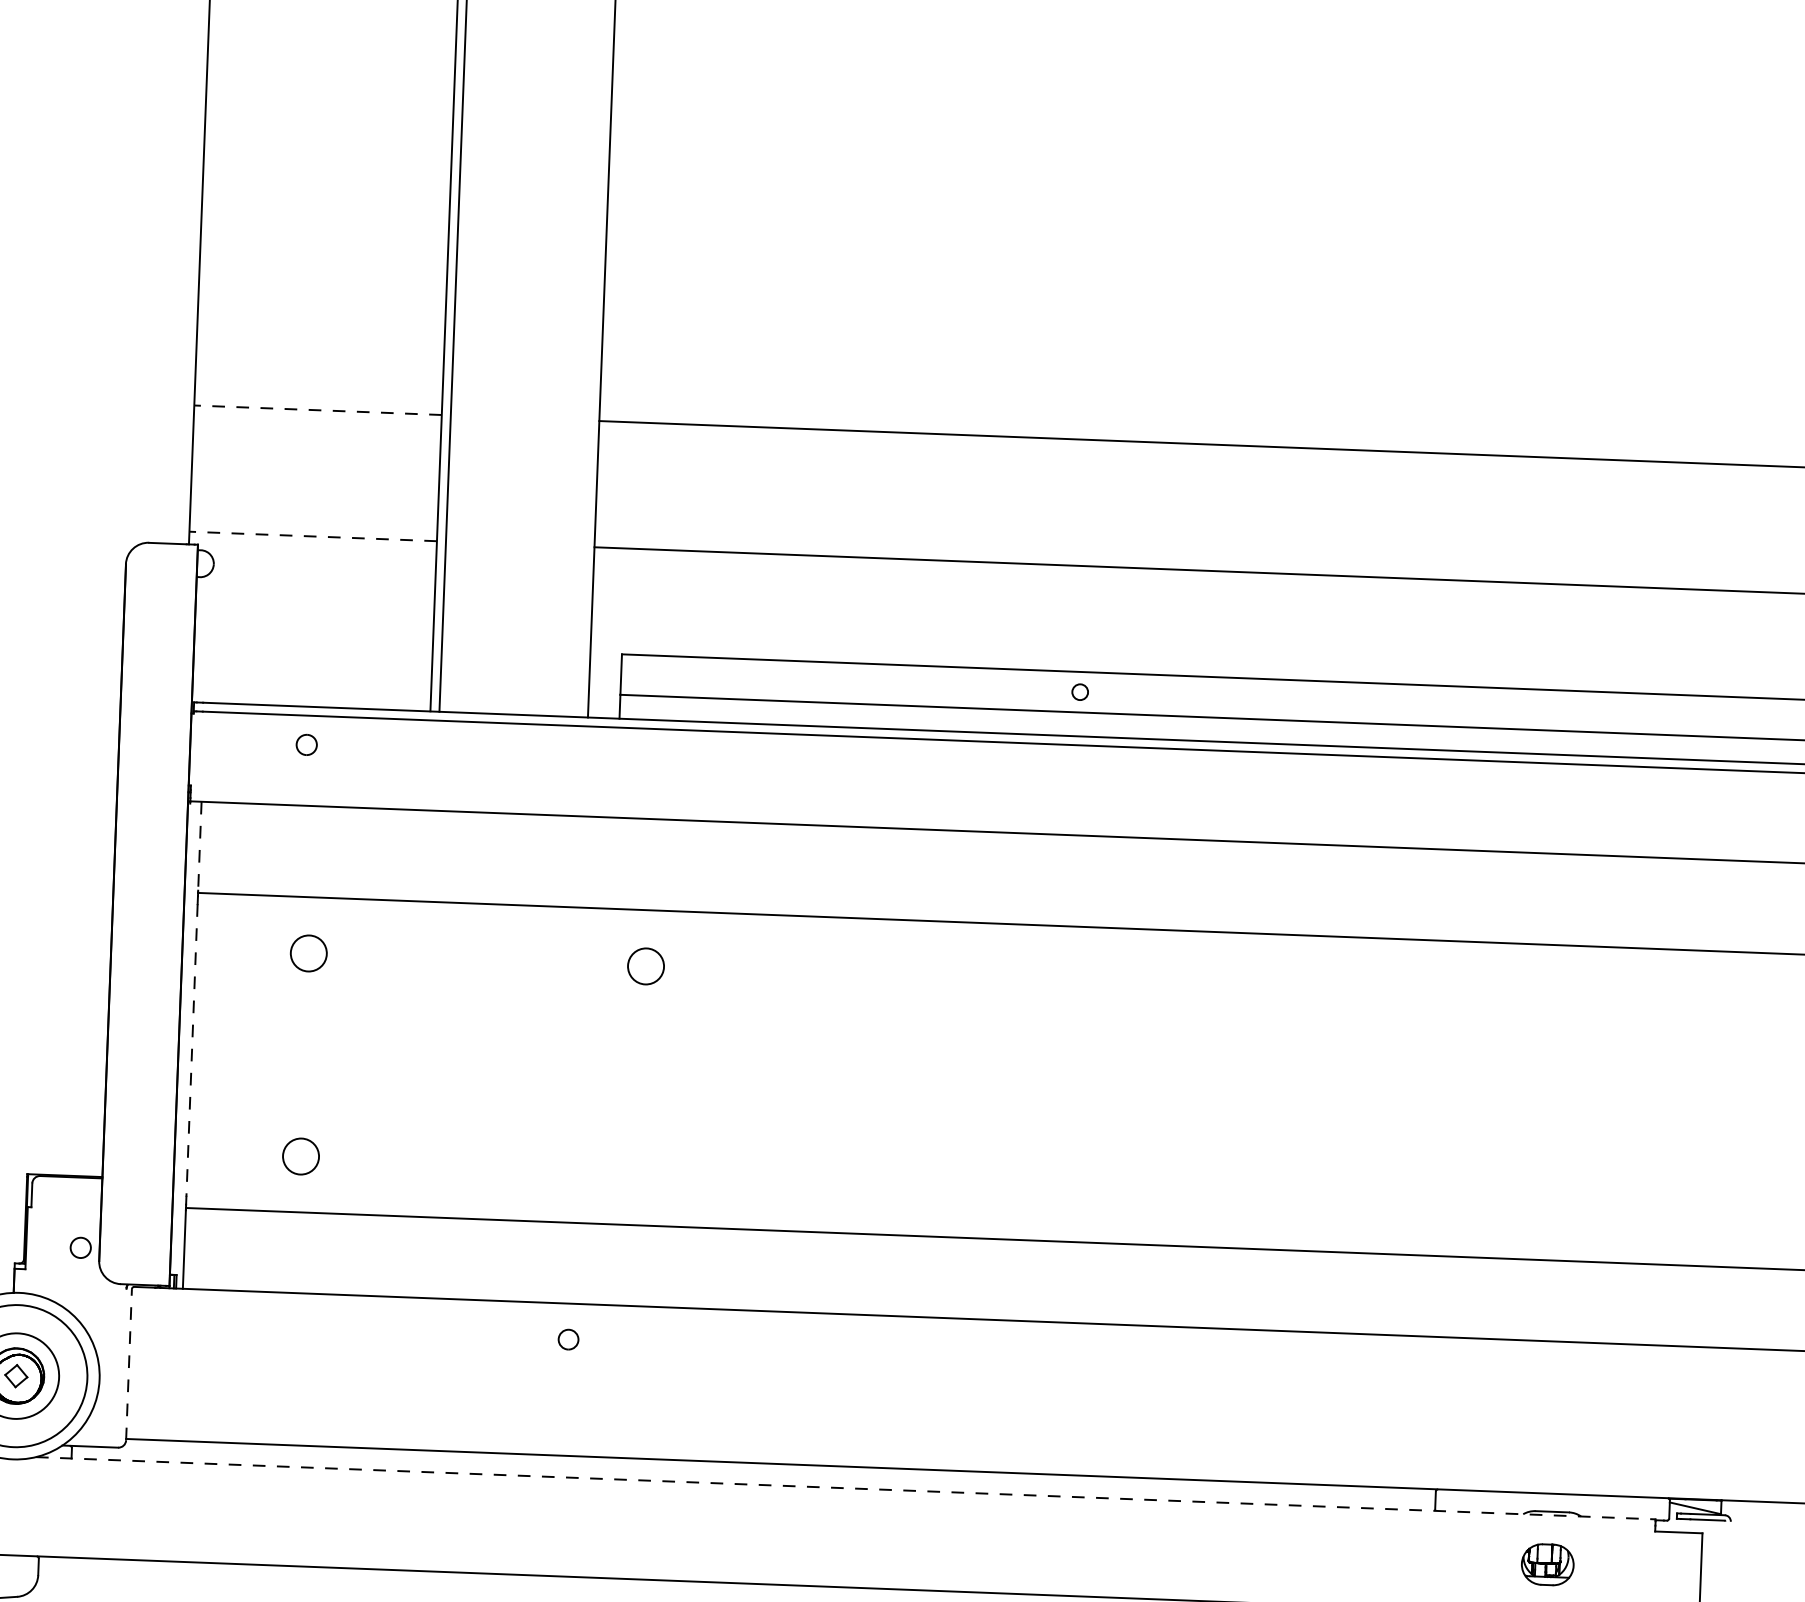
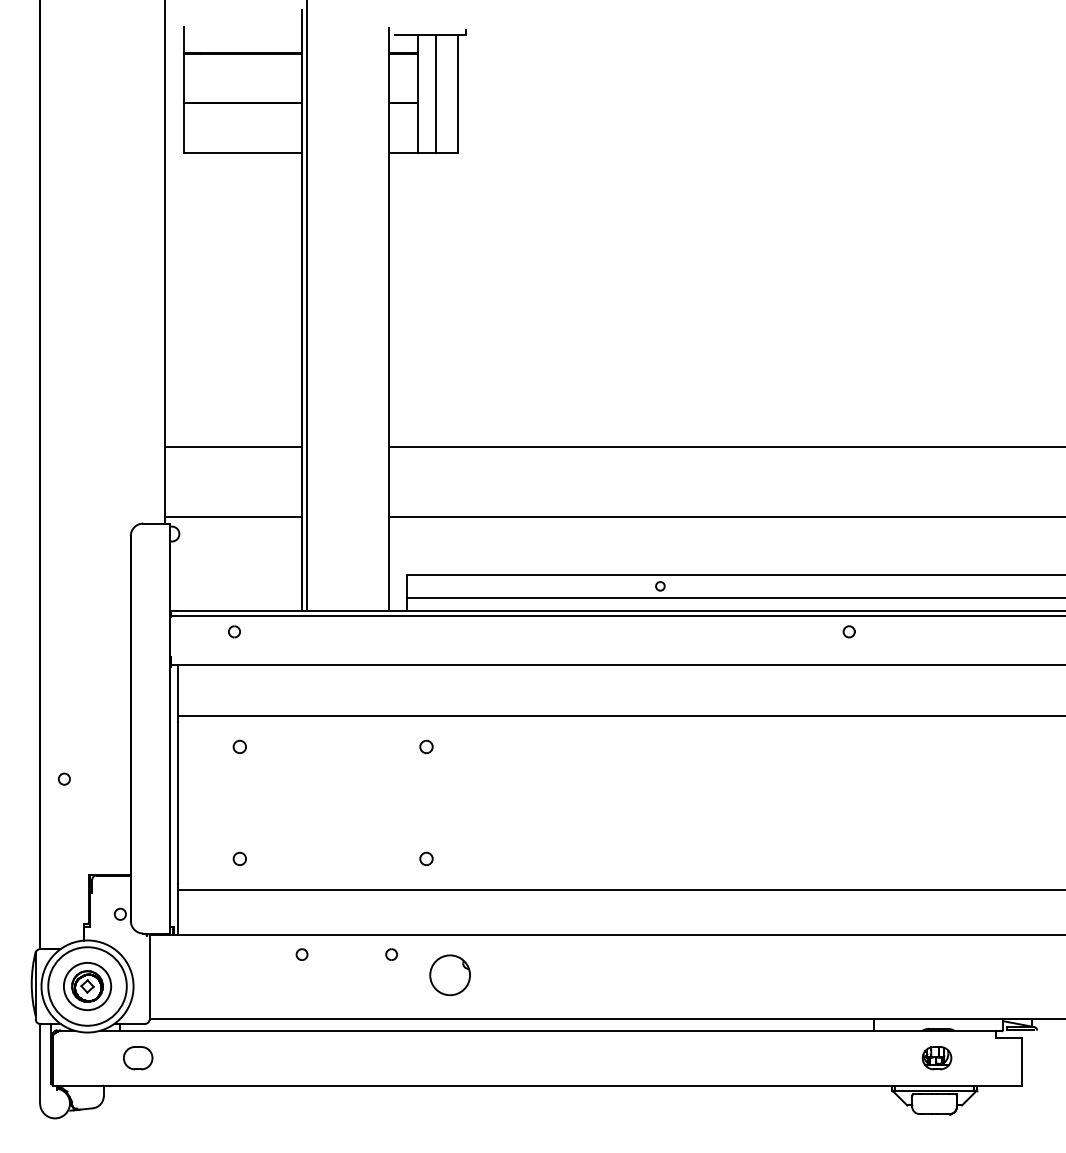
line: (317, 409) -> (233, 446), dashed -> solid
line: (312, 536) -> (233, 516), dashed -> solid
circle: (1417, 786) -> (848, 631), added
line: (199, 847) -> (177, 690), dashed -> solid
circle: (307, 952) -> (239, 746), size x0.62
circle: (646, 965) -> (426, 746), size x0.62
line: (191, 1049) -> (177, 802), dashed -> solid
circle: (300, 1155) -> (239, 858), size x0.62
circle: (638, 1168) -> (426, 858), added
part: (405, 1333) -> (301, 954), added
line: (129, 1364) -> (149, 977), dashed -> solid
part: (671, 1381) -> (449, 975), added
line: (845, 1487) -> (547, 1030), dashed -> solid
part: (103, 1509) -> (138, 1058), added

